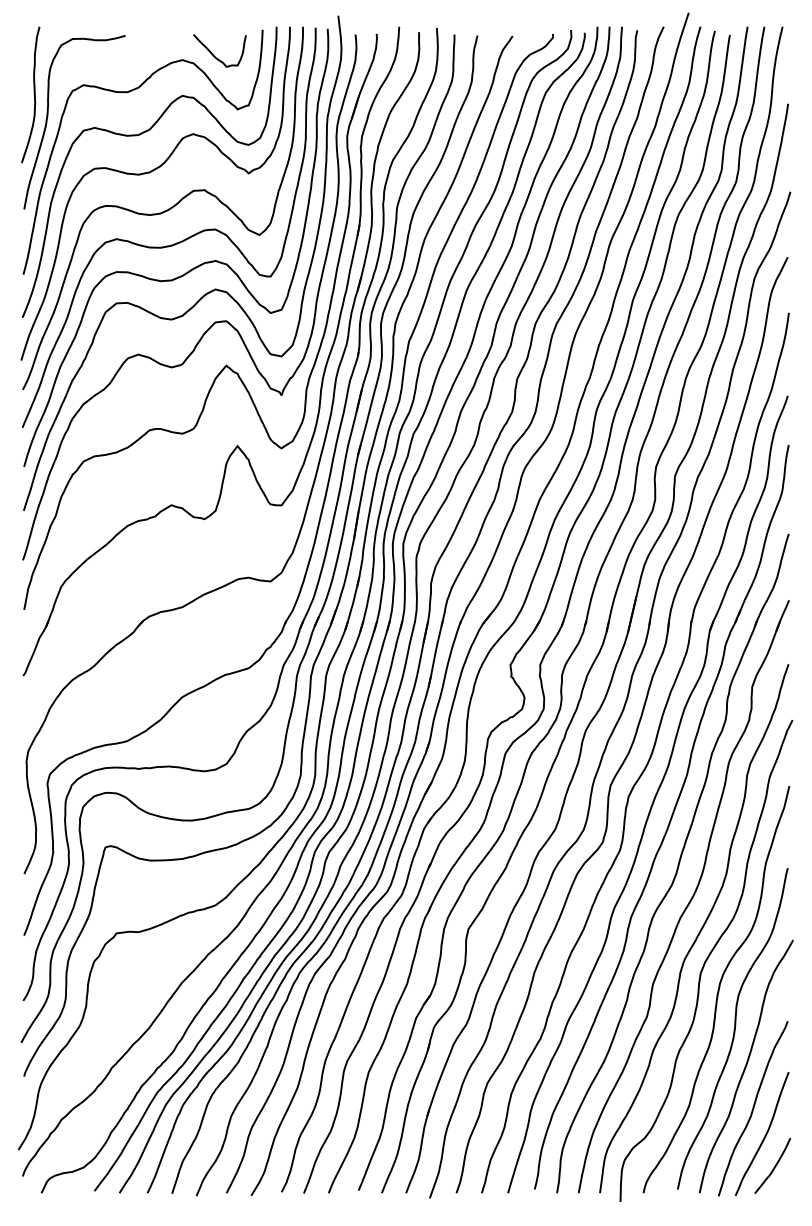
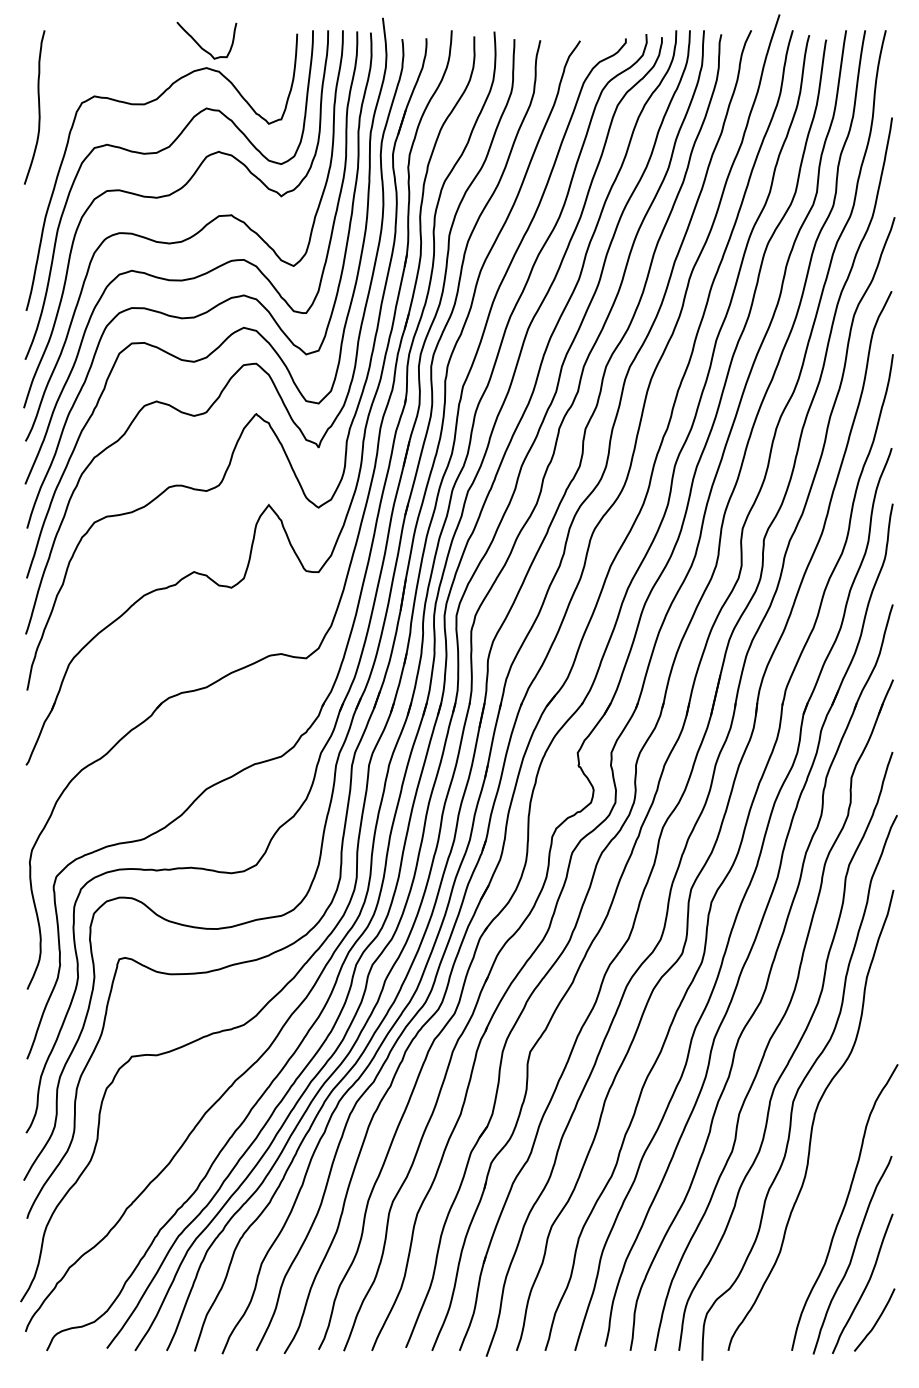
curve: (214, 55) -> (200, 45), moved
curve: (48, 117) -> (54, 132), removed
curve: (733, 1029) -> (830, 1165), removed

